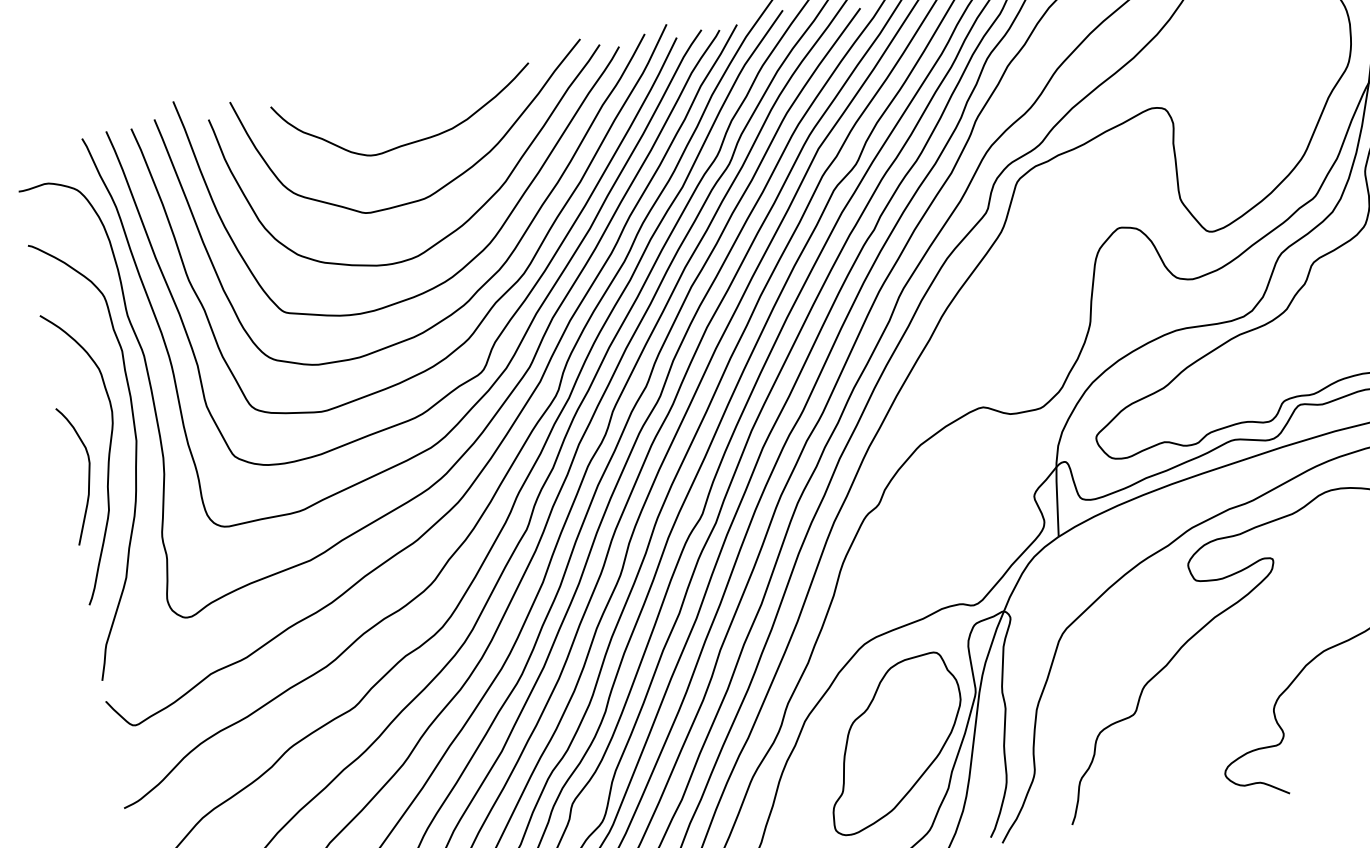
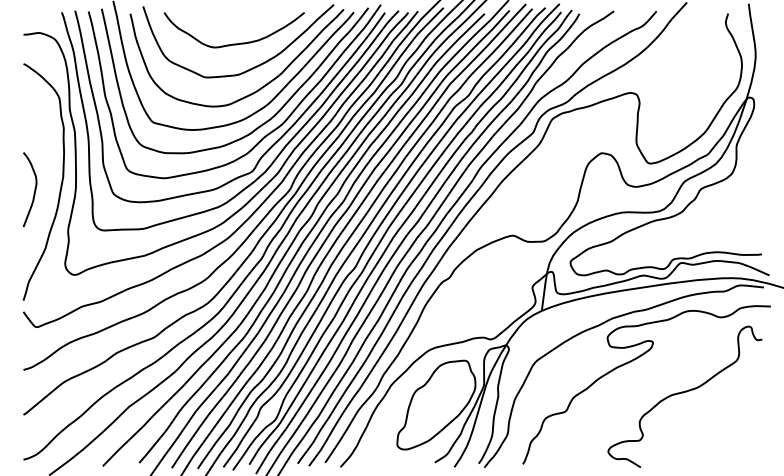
curve: (107, 454) -> (46, 181), removed

